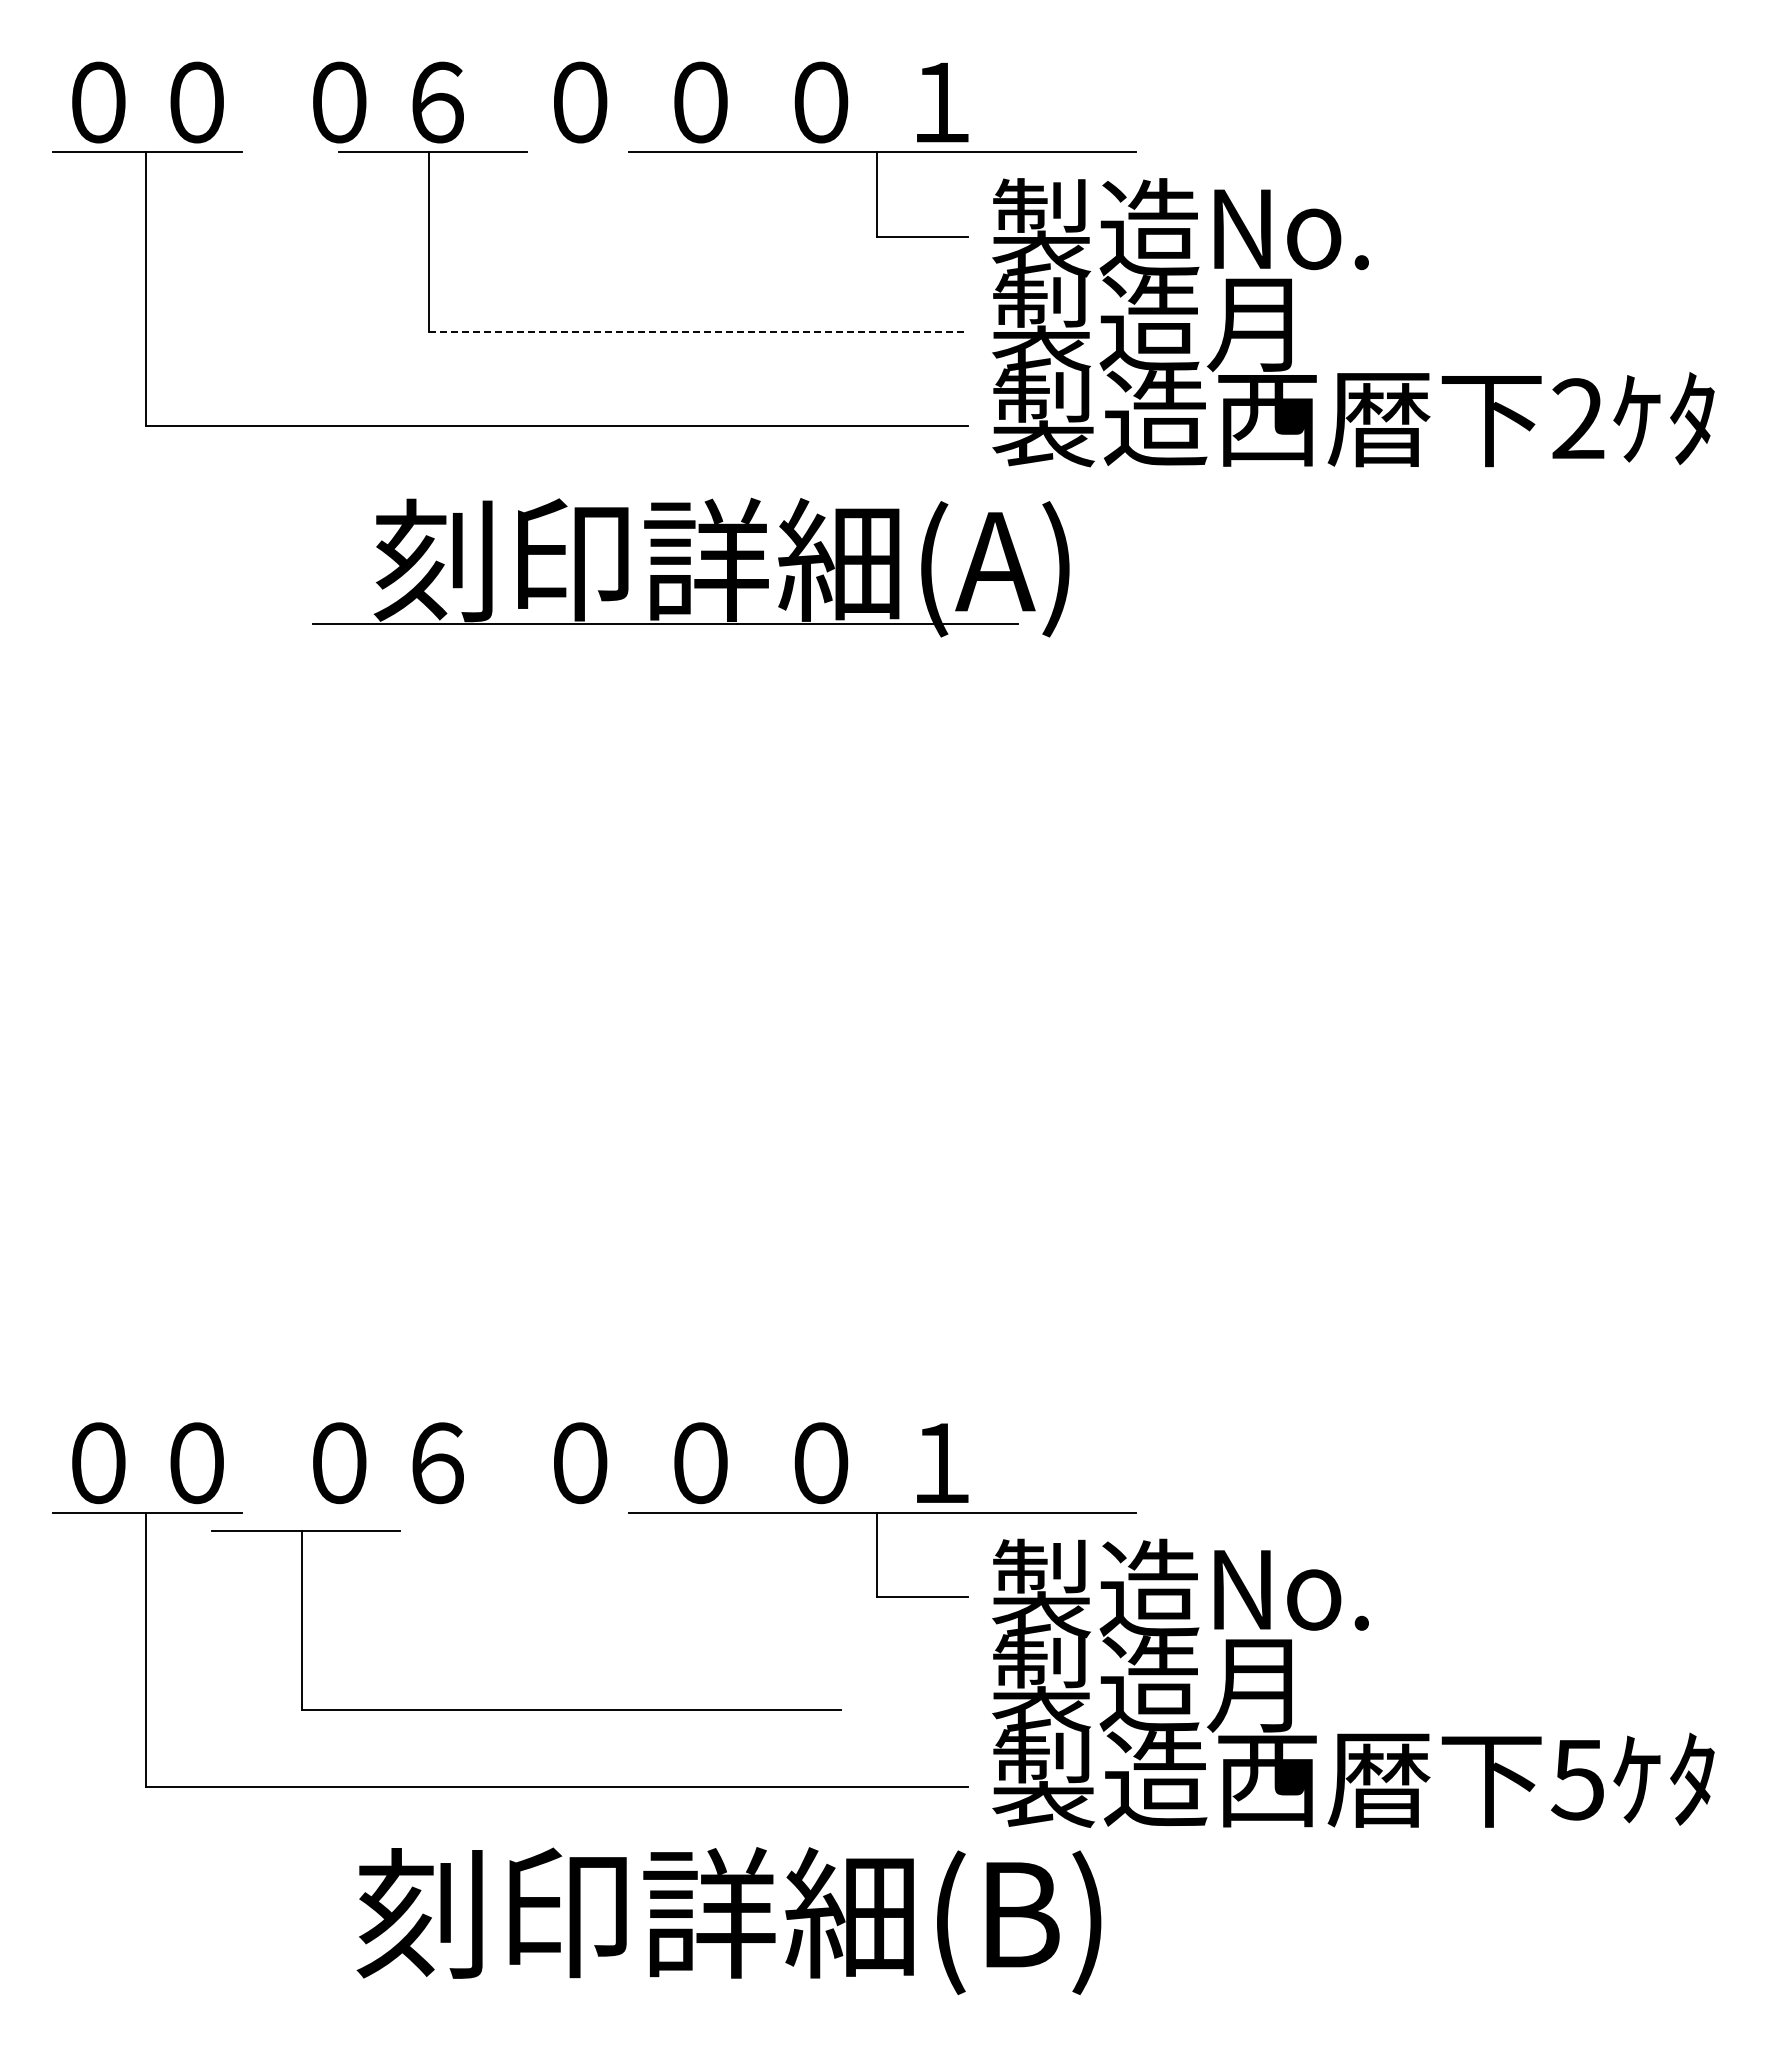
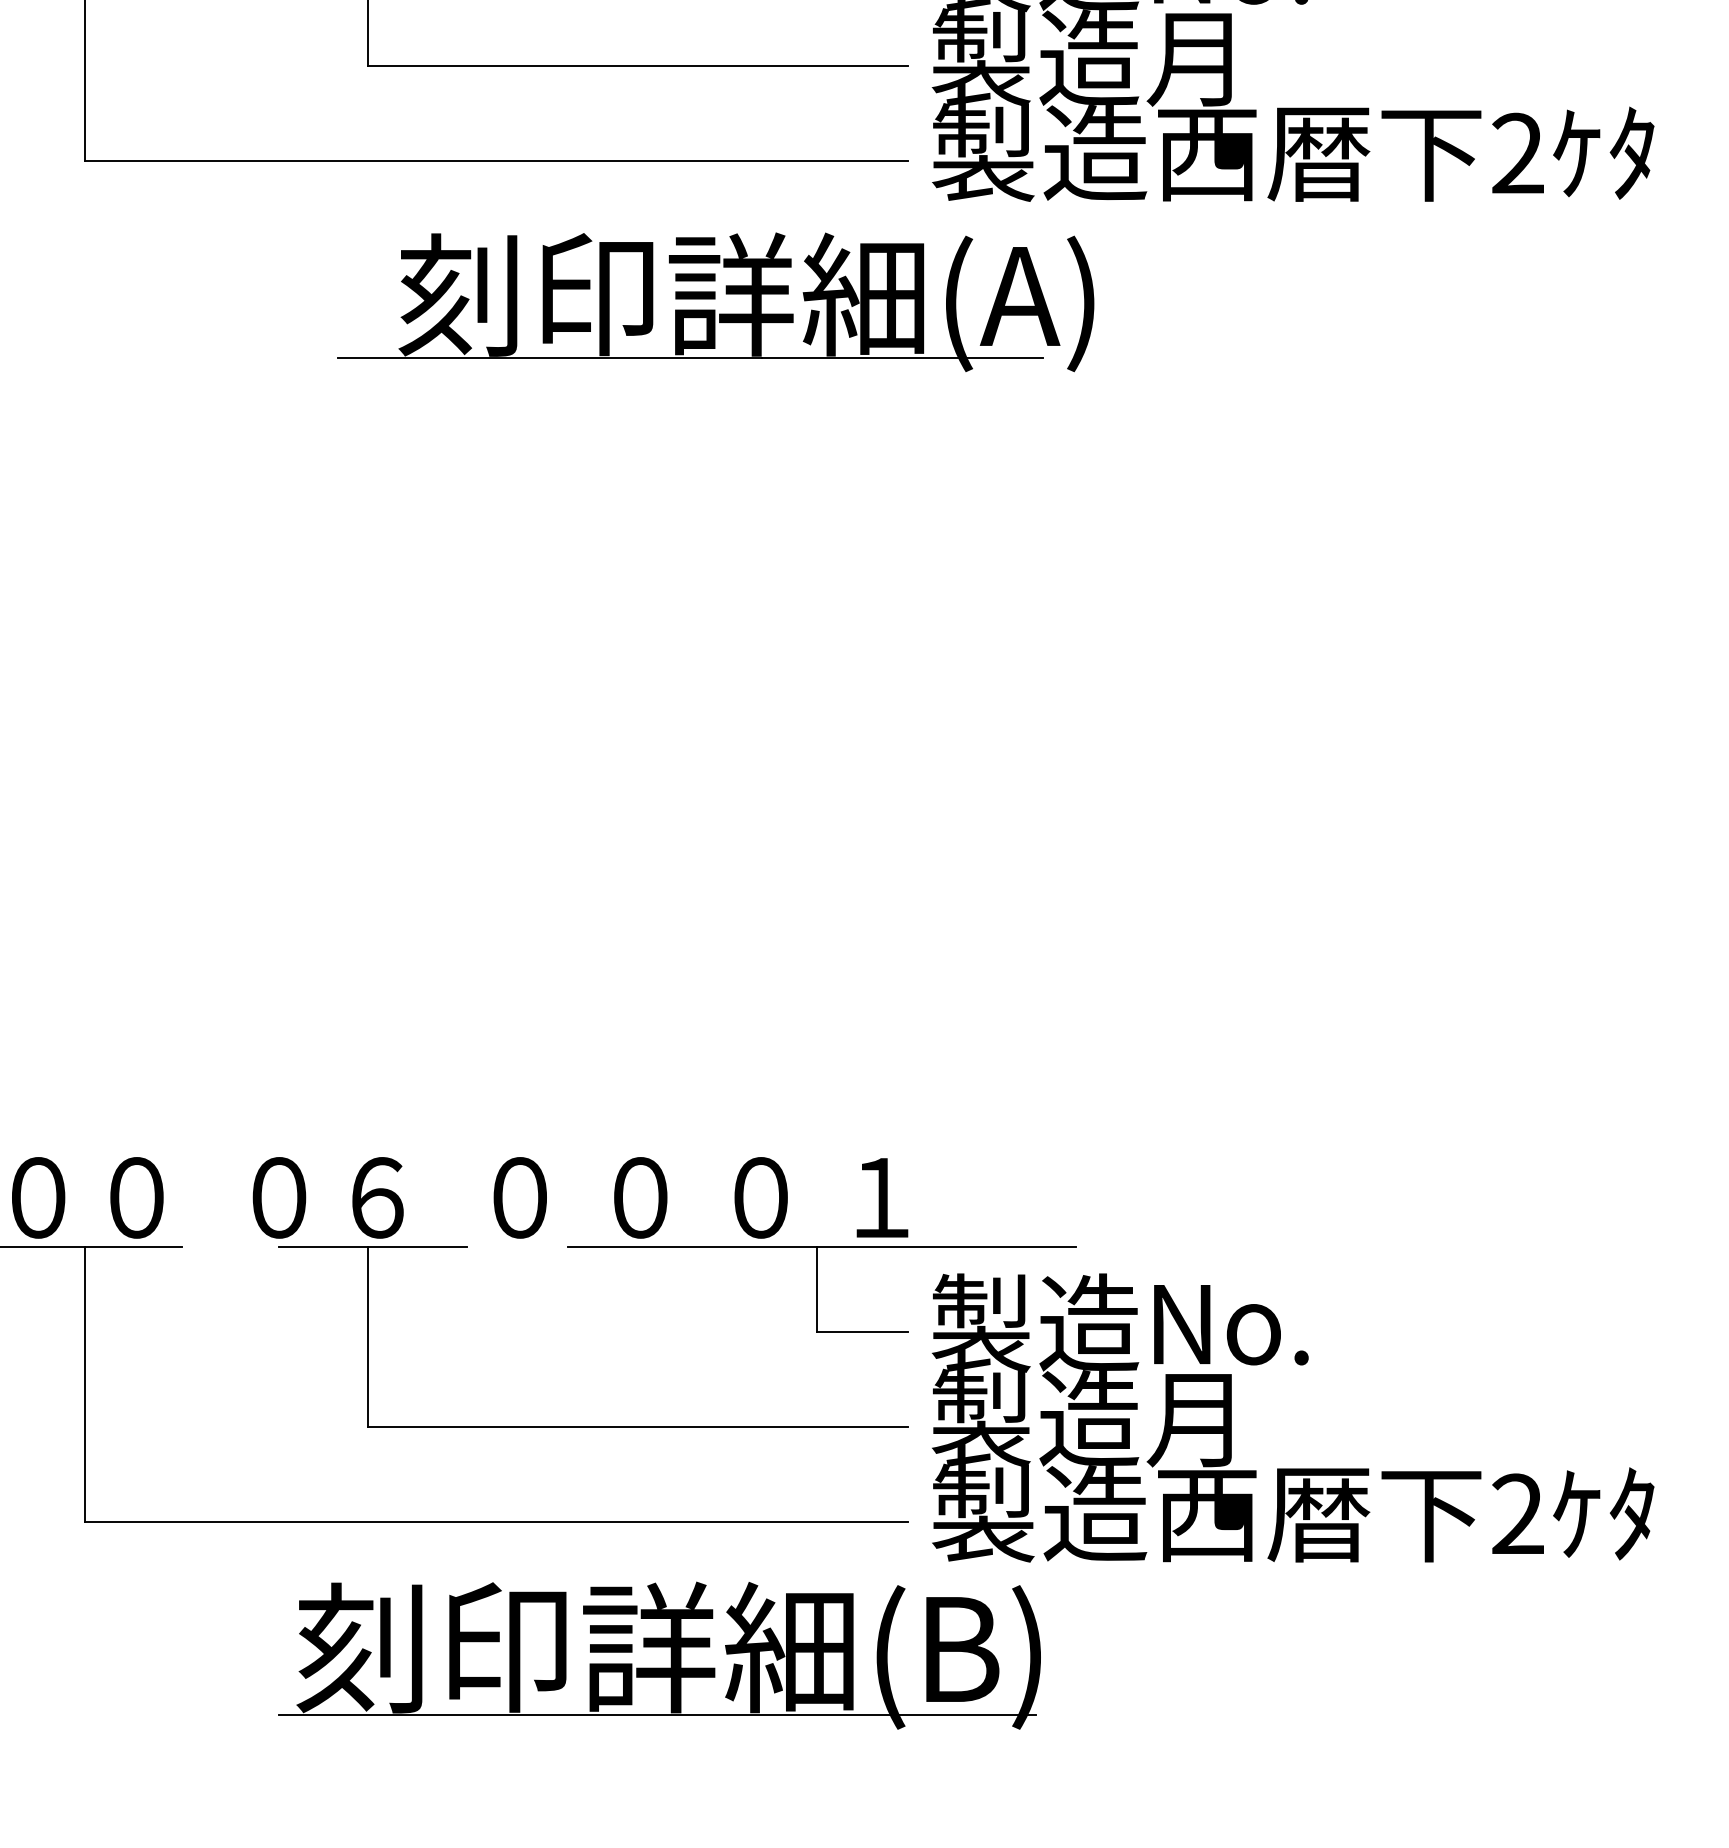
line: (698, 331) -> (638, 66), dashed -> solid
part: (690, 567) -> (715, 302), moved
part: (526, 1709) -> (593, 1426), moved
text: (1577, 1779) -> (1517, 1514), 5 -> 2
line: (717, 1980) -> (657, 1715), added

